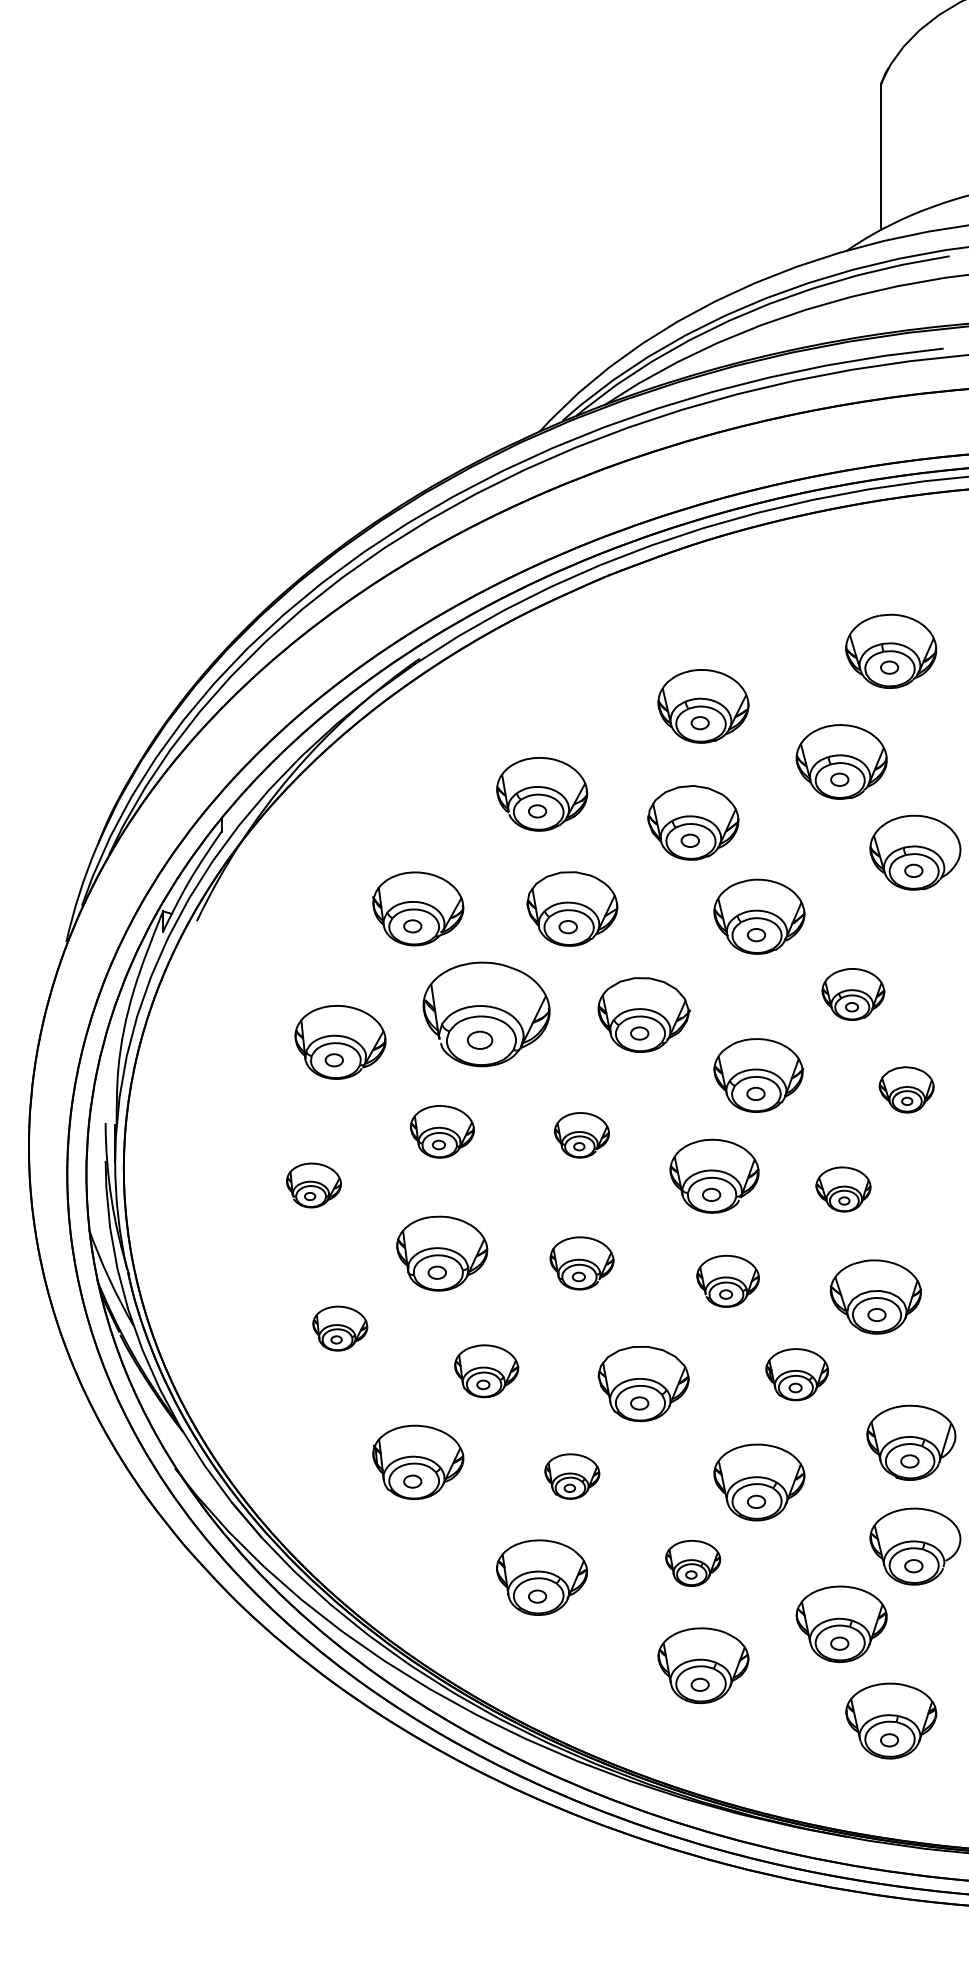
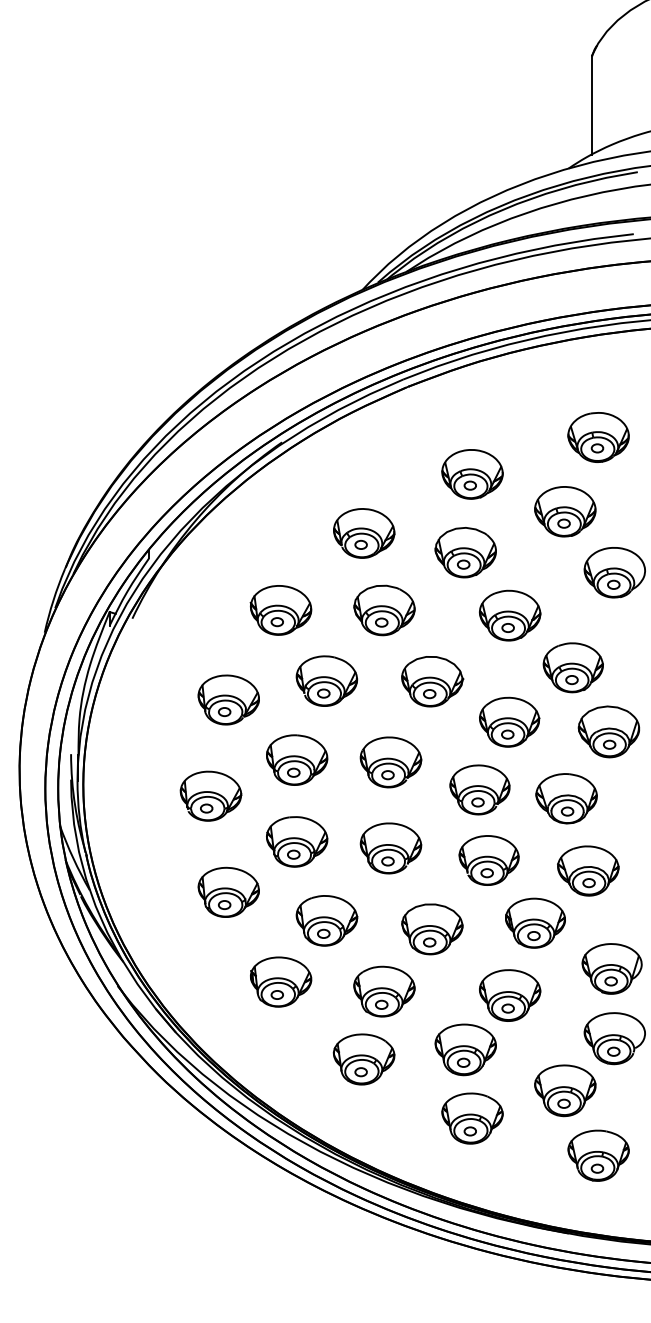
part: (852, 993) -> (572, 667), size x1.43
part: (485, 1013) -> (326, 680), size x0.71
part: (905, 1089) -> (608, 731), size x1.67
part: (442, 1130) -> (297, 759), size x1.43
part: (581, 1135) -> (390, 762), size x1.67
part: (313, 1184) -> (210, 795), size x1.67
part: (843, 1189) -> (566, 798), size x1.67
part: (581, 1263) -> (390, 848), size x1.43
part: (727, 1281) -> (488, 860), size x1.43
part: (340, 1327) -> (228, 891), size x1.67
part: (485, 1370) -> (326, 920), size x1.43
part: (797, 1373) -> (535, 922), size x1.43
part: (572, 1476) -> (384, 991), size x1.67
part: (692, 1562) -> (465, 1049), size x1.67

